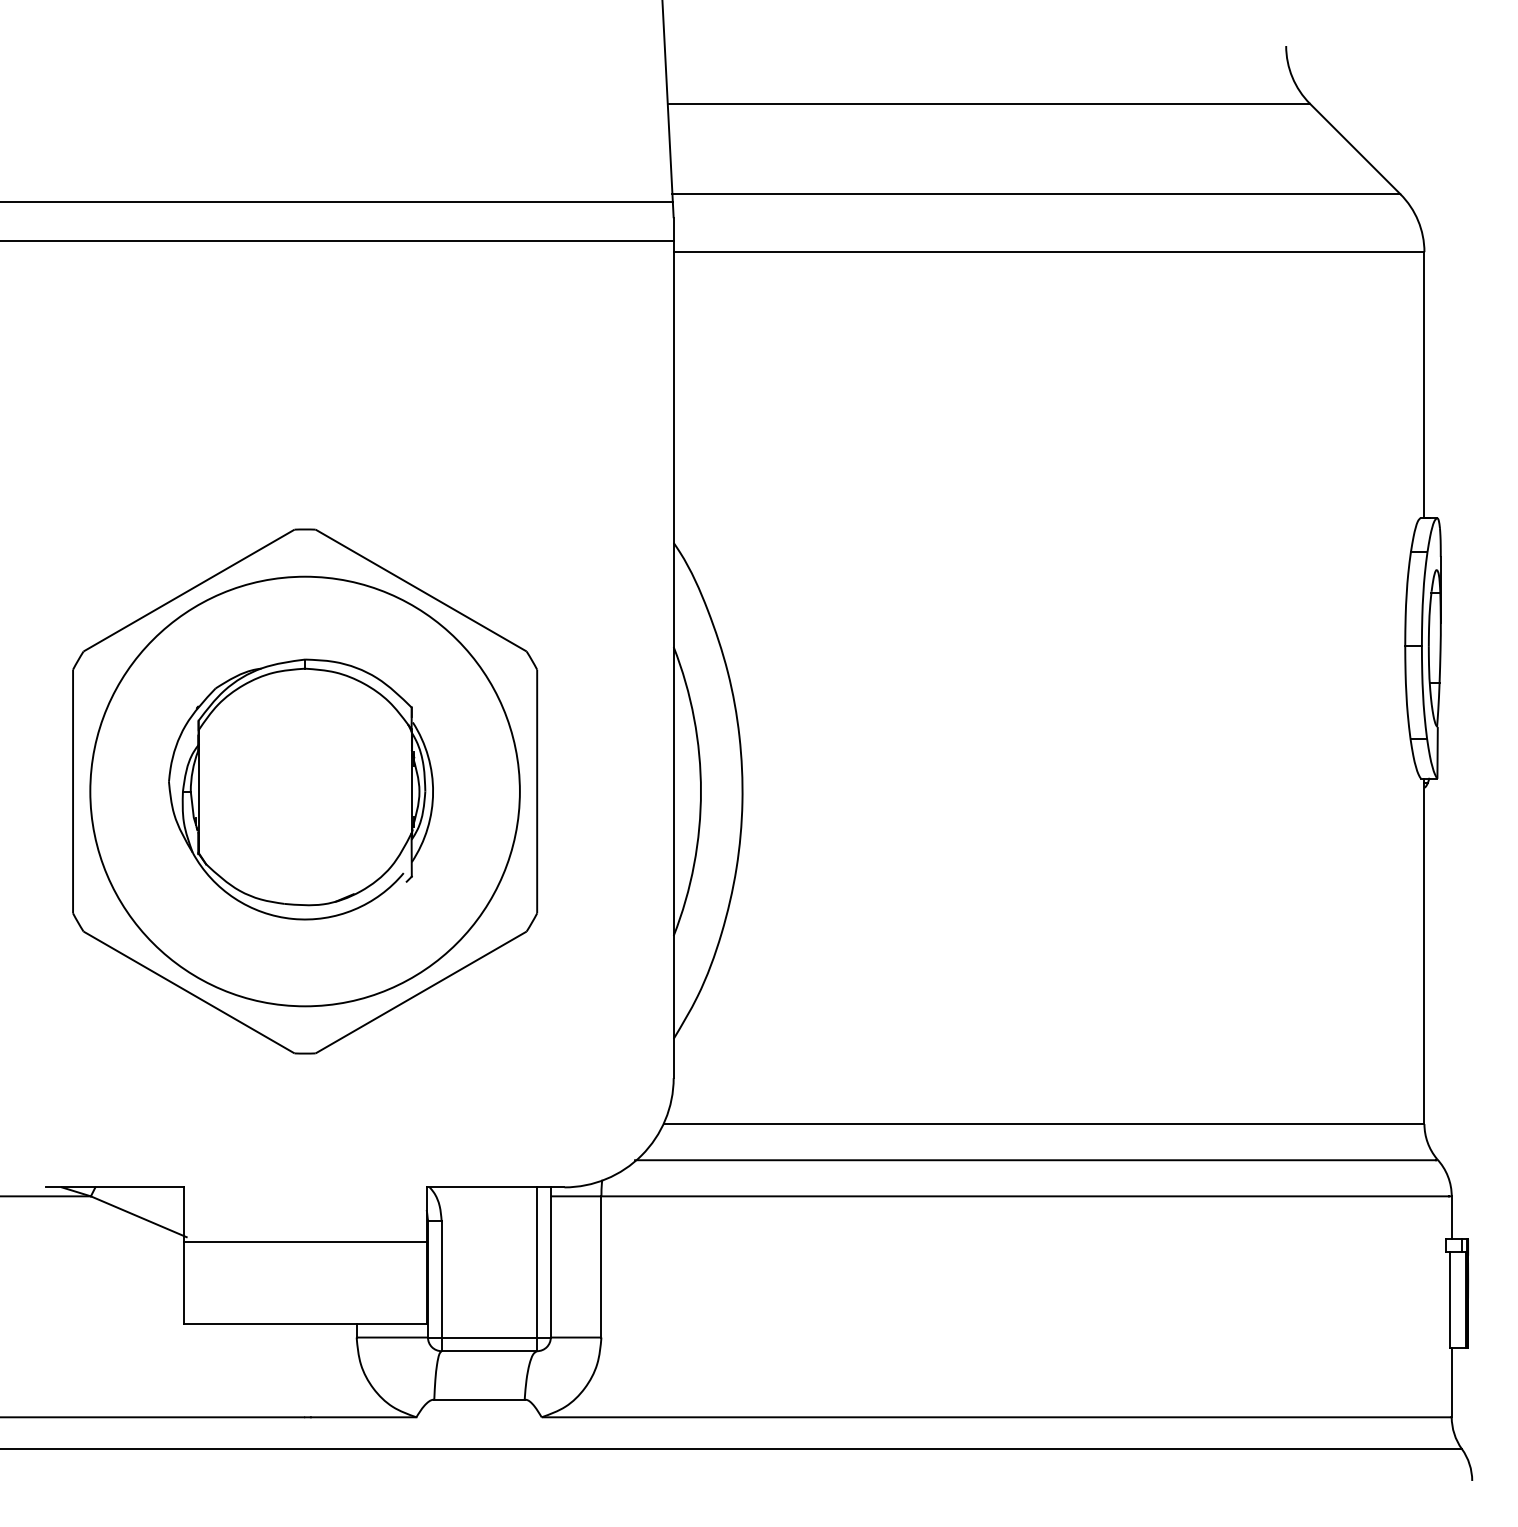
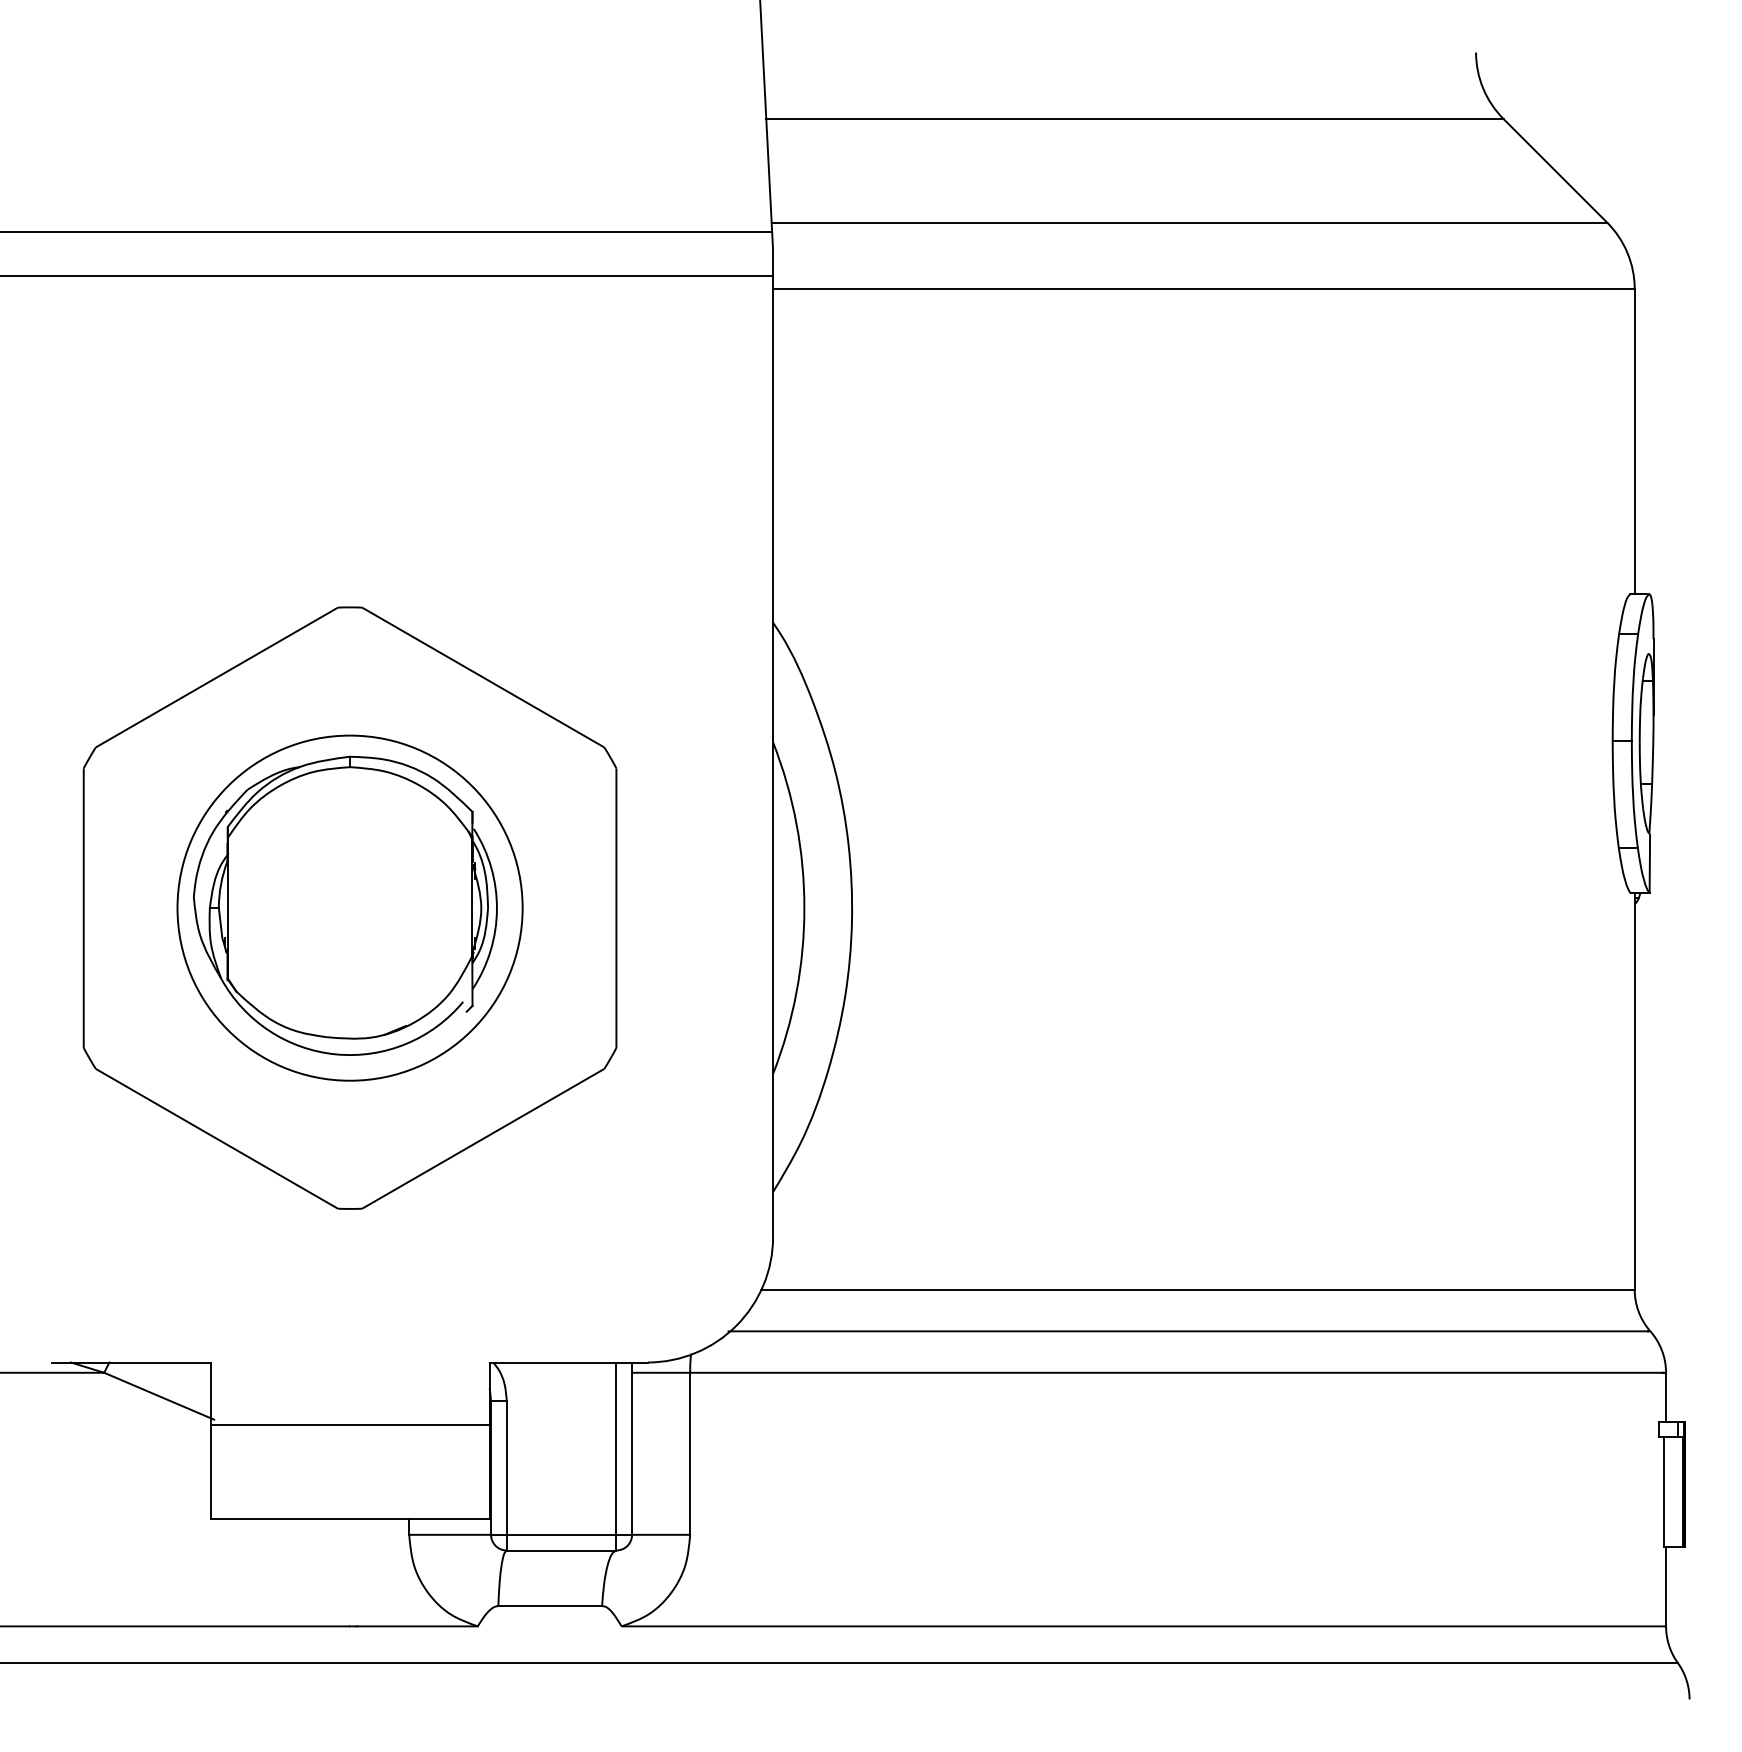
circle: (304, 790) -> (349, 907), size x0.7

